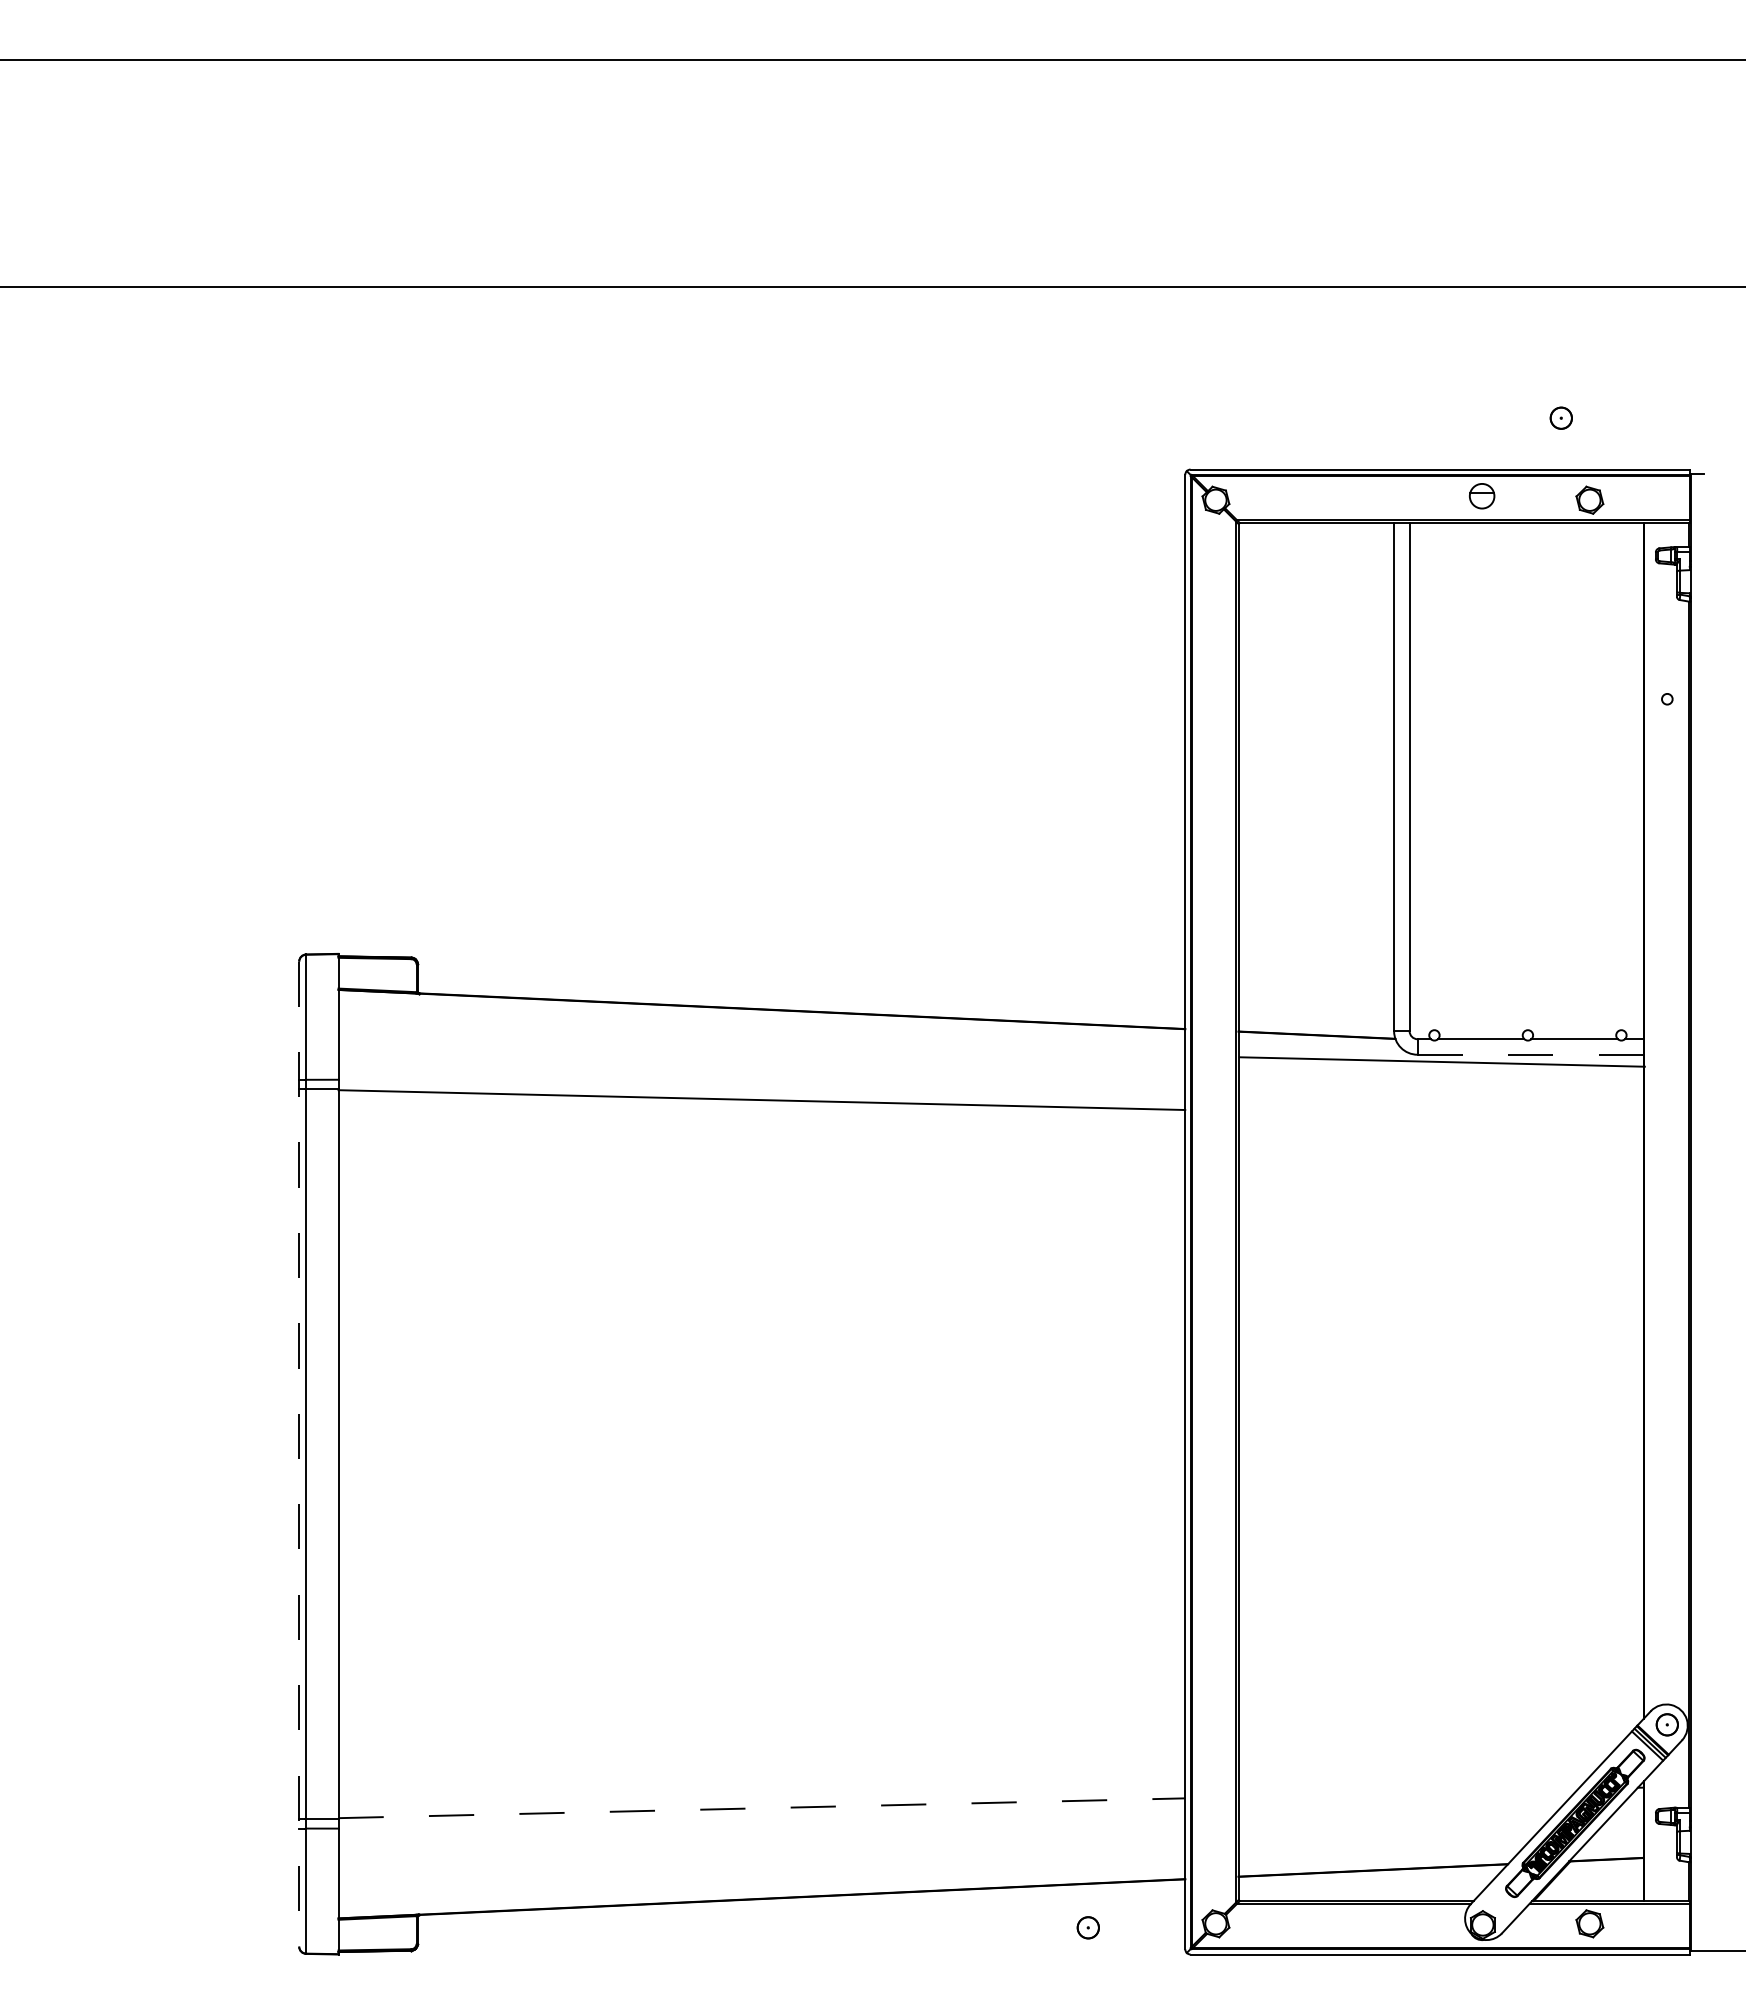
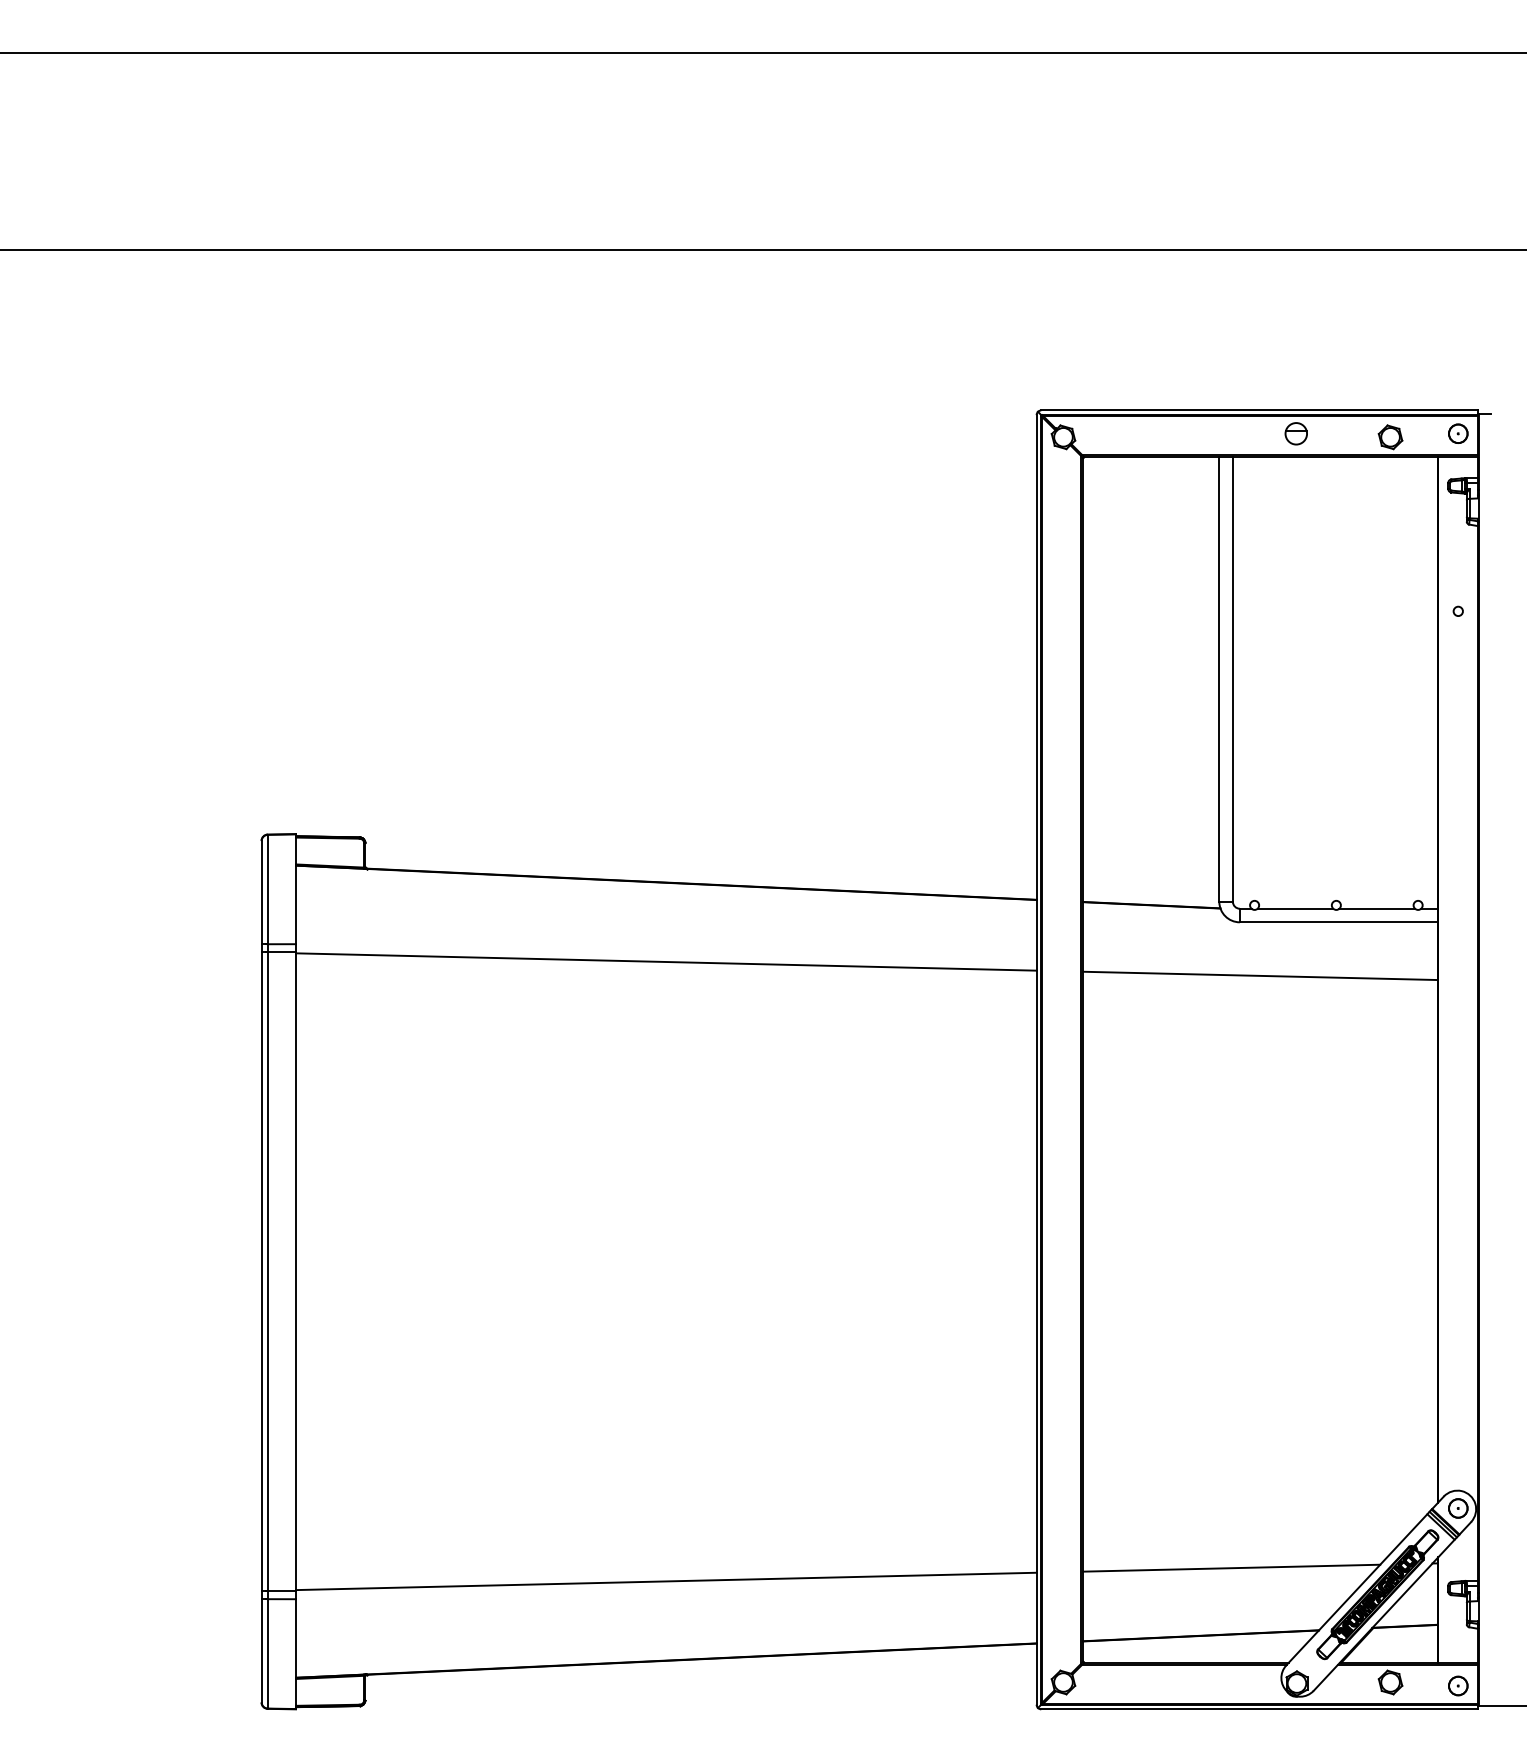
part: (1560, 417) -> (1457, 433), moved
line: (1531, 1054) -> (1339, 922), dashed -> solid
line: (1441, 1061) -> (1259, 975), moved
line: (299, 1454) -> (261, 1271), dashed -> solid
line: (1408, 1793) -> (1231, 1568), added
line: (762, 1808) -> (666, 1581), dashed -> solid
part: (1087, 1927) -> (1457, 1685), moved

